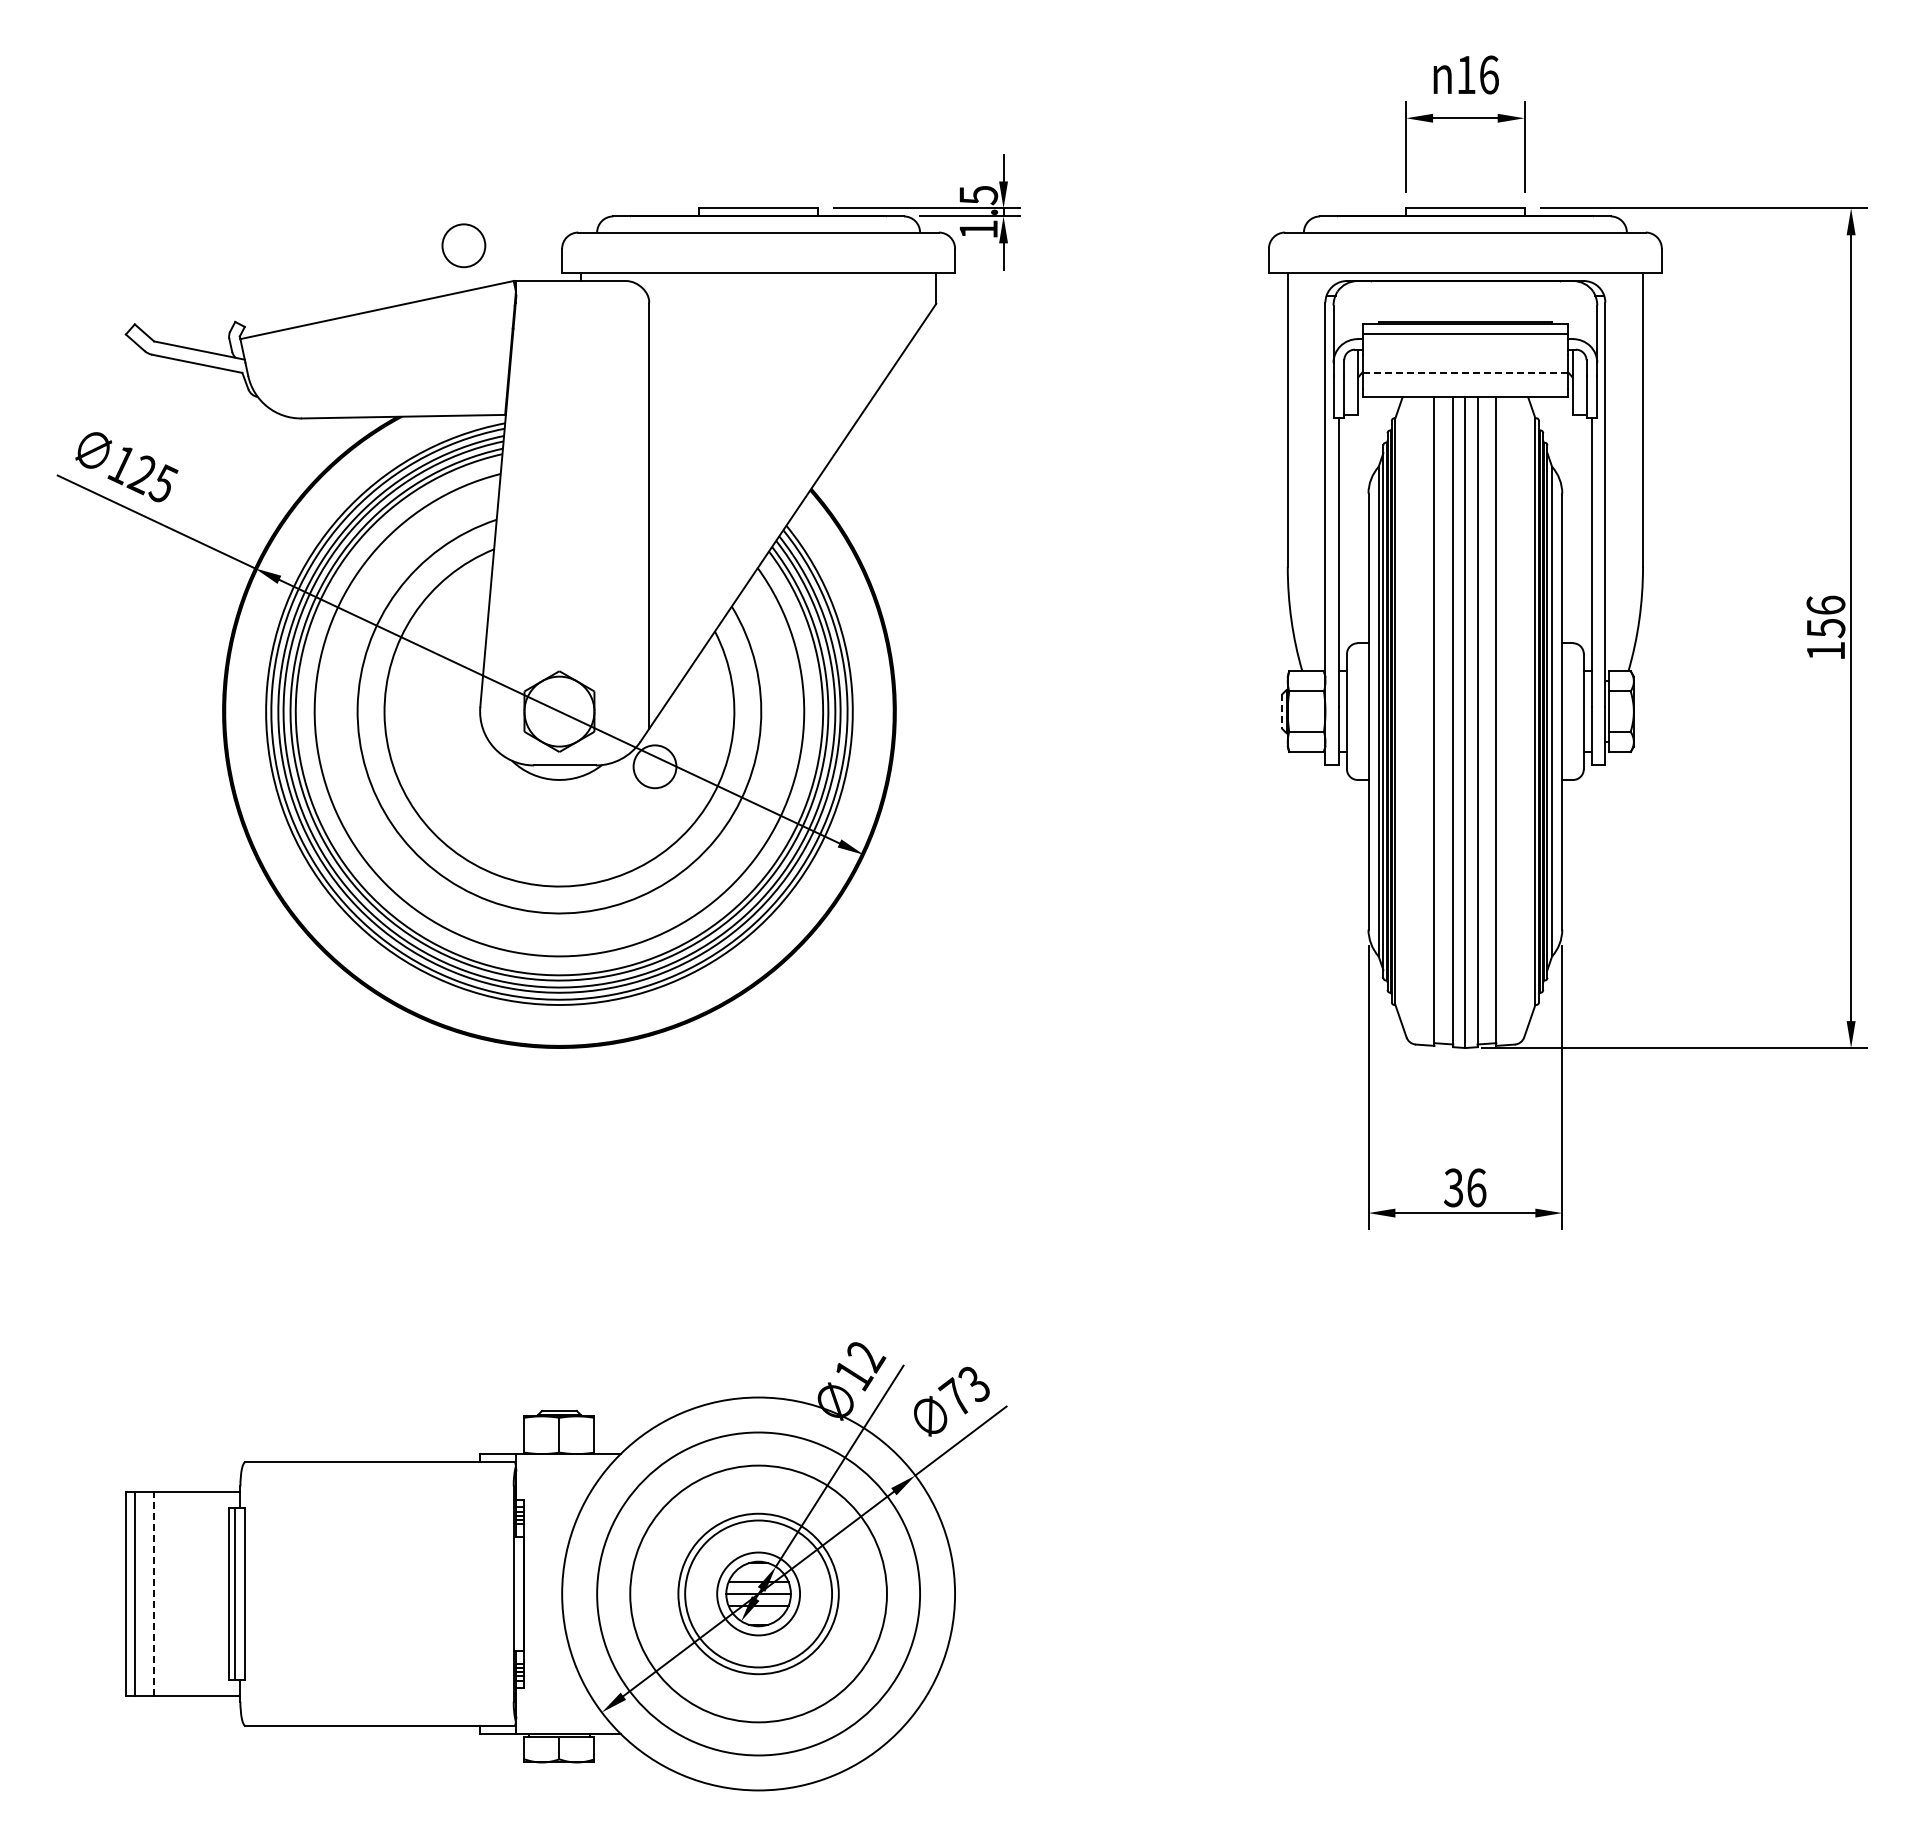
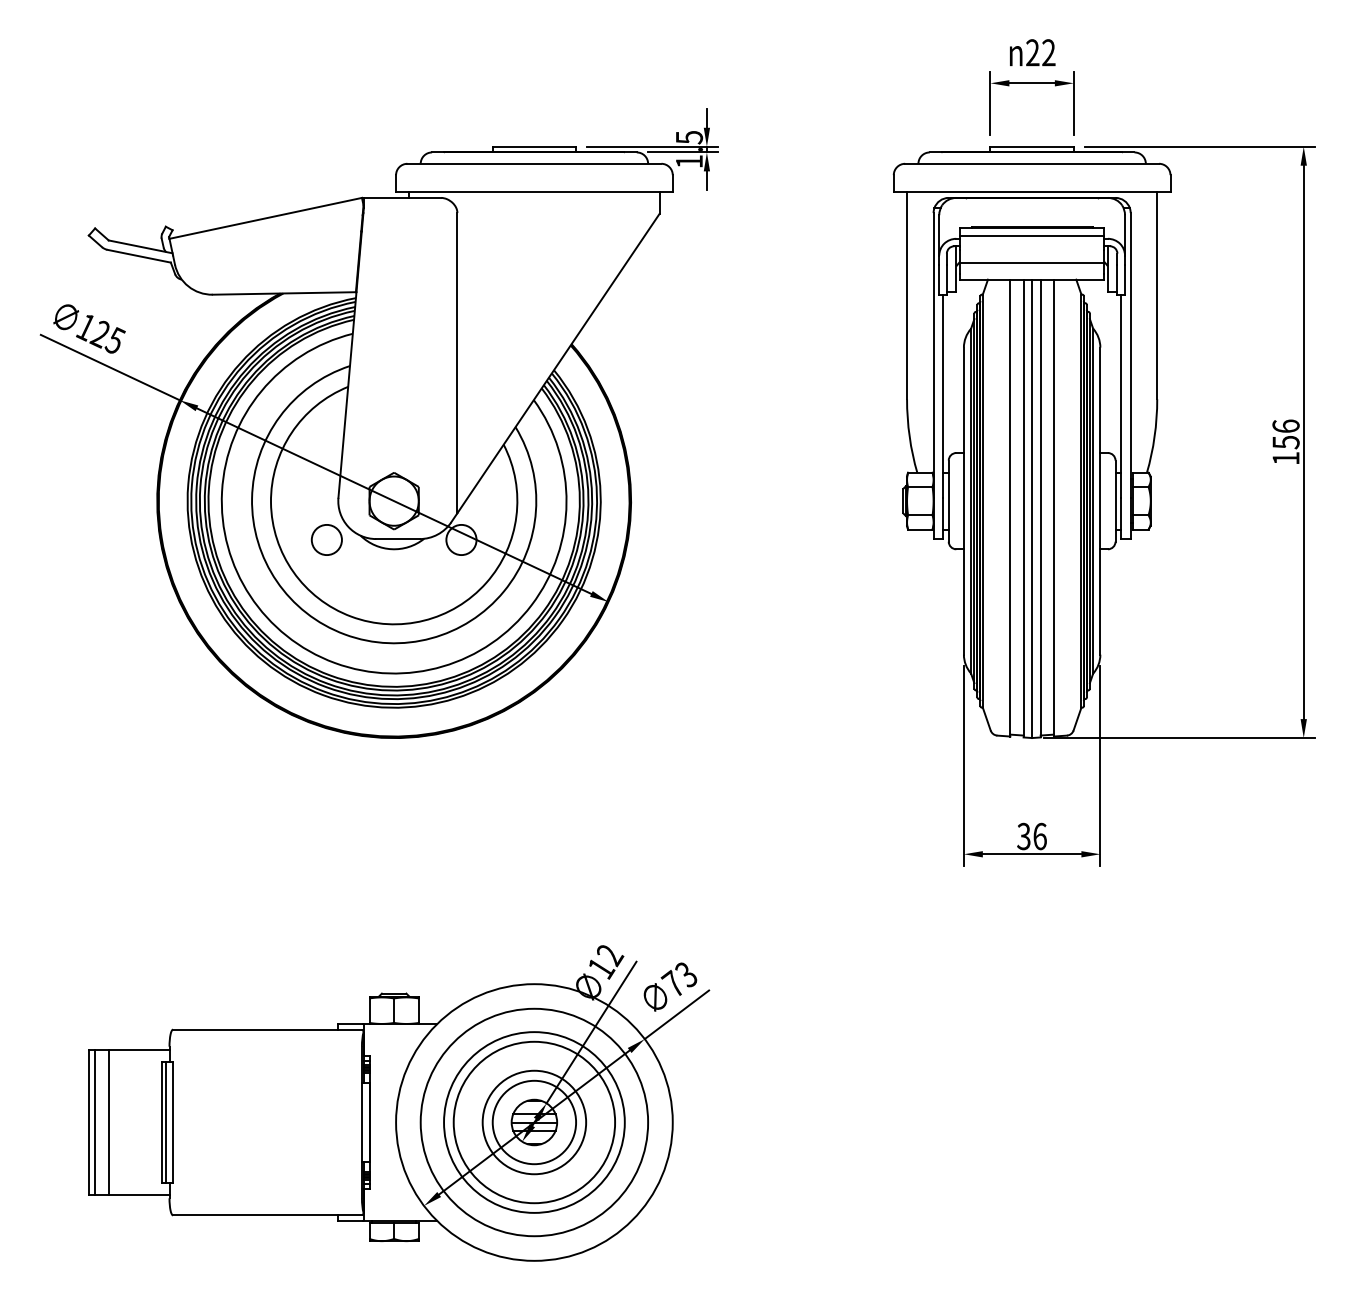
text: (1477, 74) -> (1040, 52), 16 -> 22
circle: (463, 245) -> (326, 539), moved
line: (1464, 372) -> (1031, 262), dashed -> solid
line: (1282, 712) -> (903, 501), dashed -> solid
line: (154, 1593) -> (109, 1122), dashed -> solid
circle: (758, 1593) -> (534, 1122), size x1.43
circle: (758, 1593) -> (534, 1122), size x1.43

